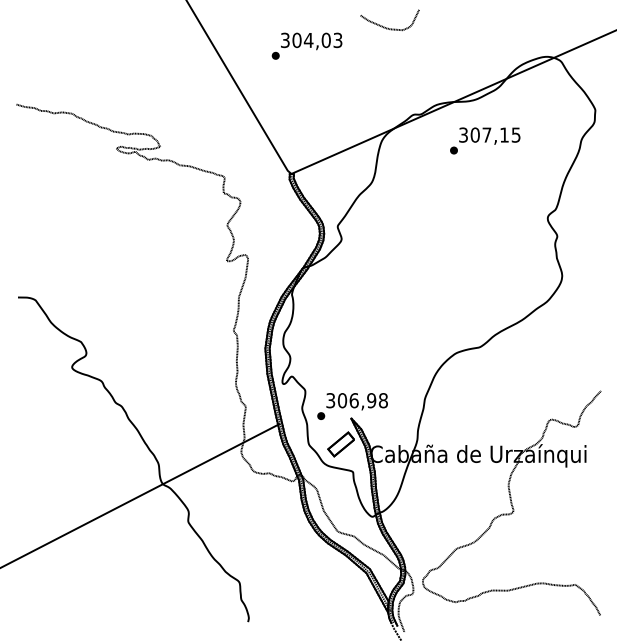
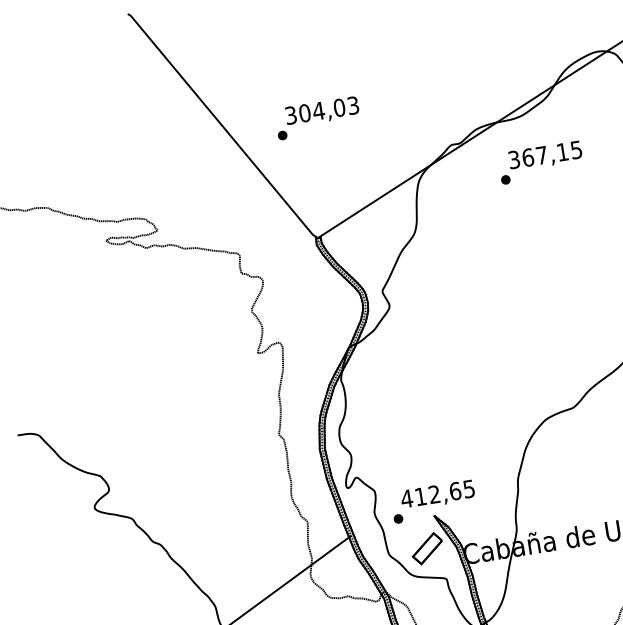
curve: (388, 27) -> (405, 46), removed
text: (306, 45) -> (317, 117), moved
text: (474, 134) -> (527, 157), 307,15 -> 367,15
text: (356, 400) -> (437, 493), 306,98 -> 412,65

